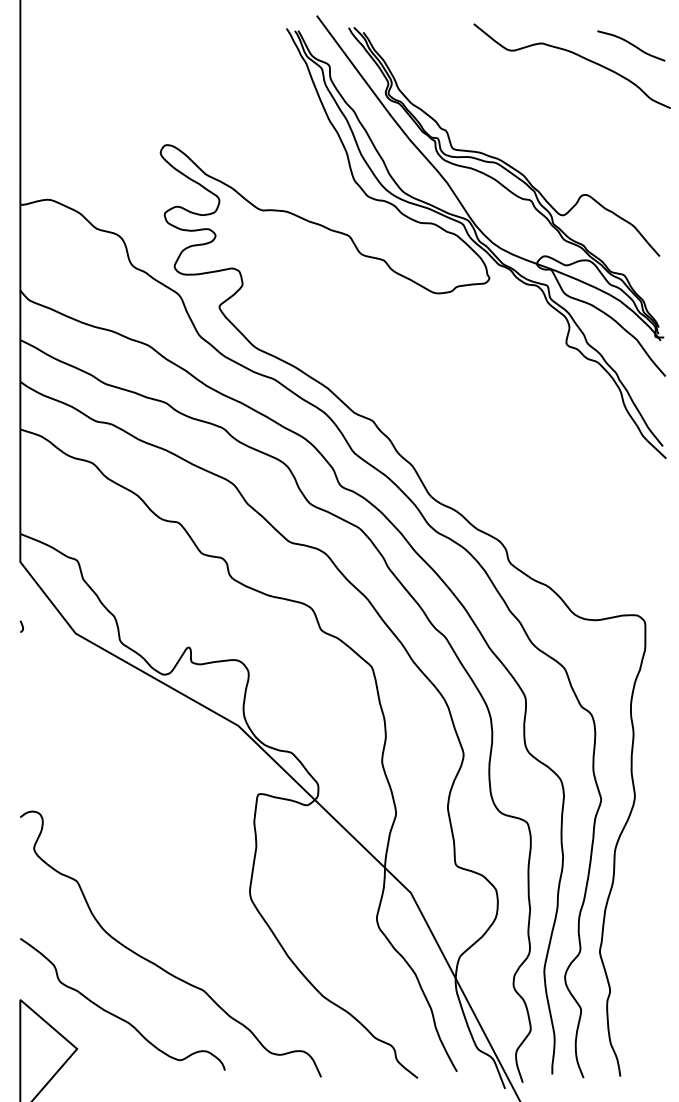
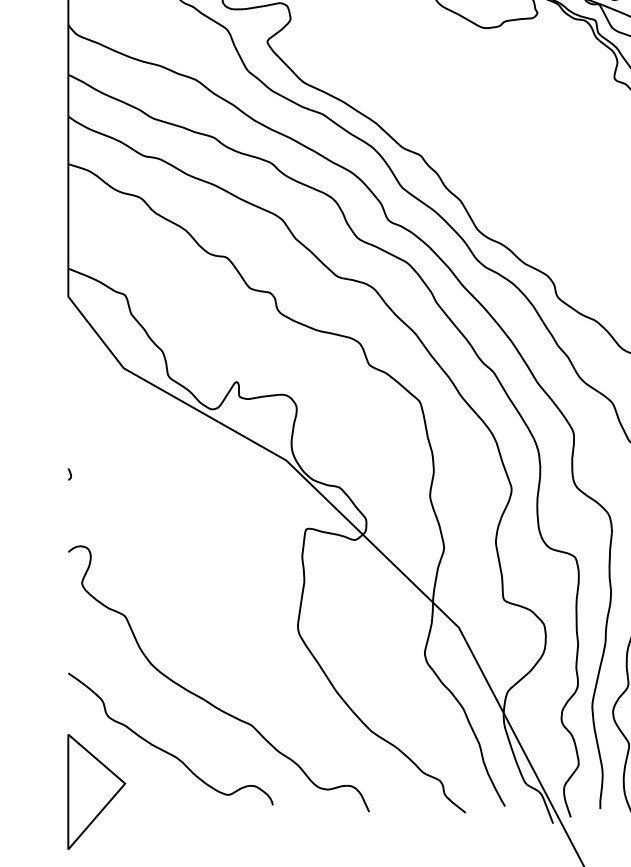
curve: (21, 626) -> (69, 474), moved

